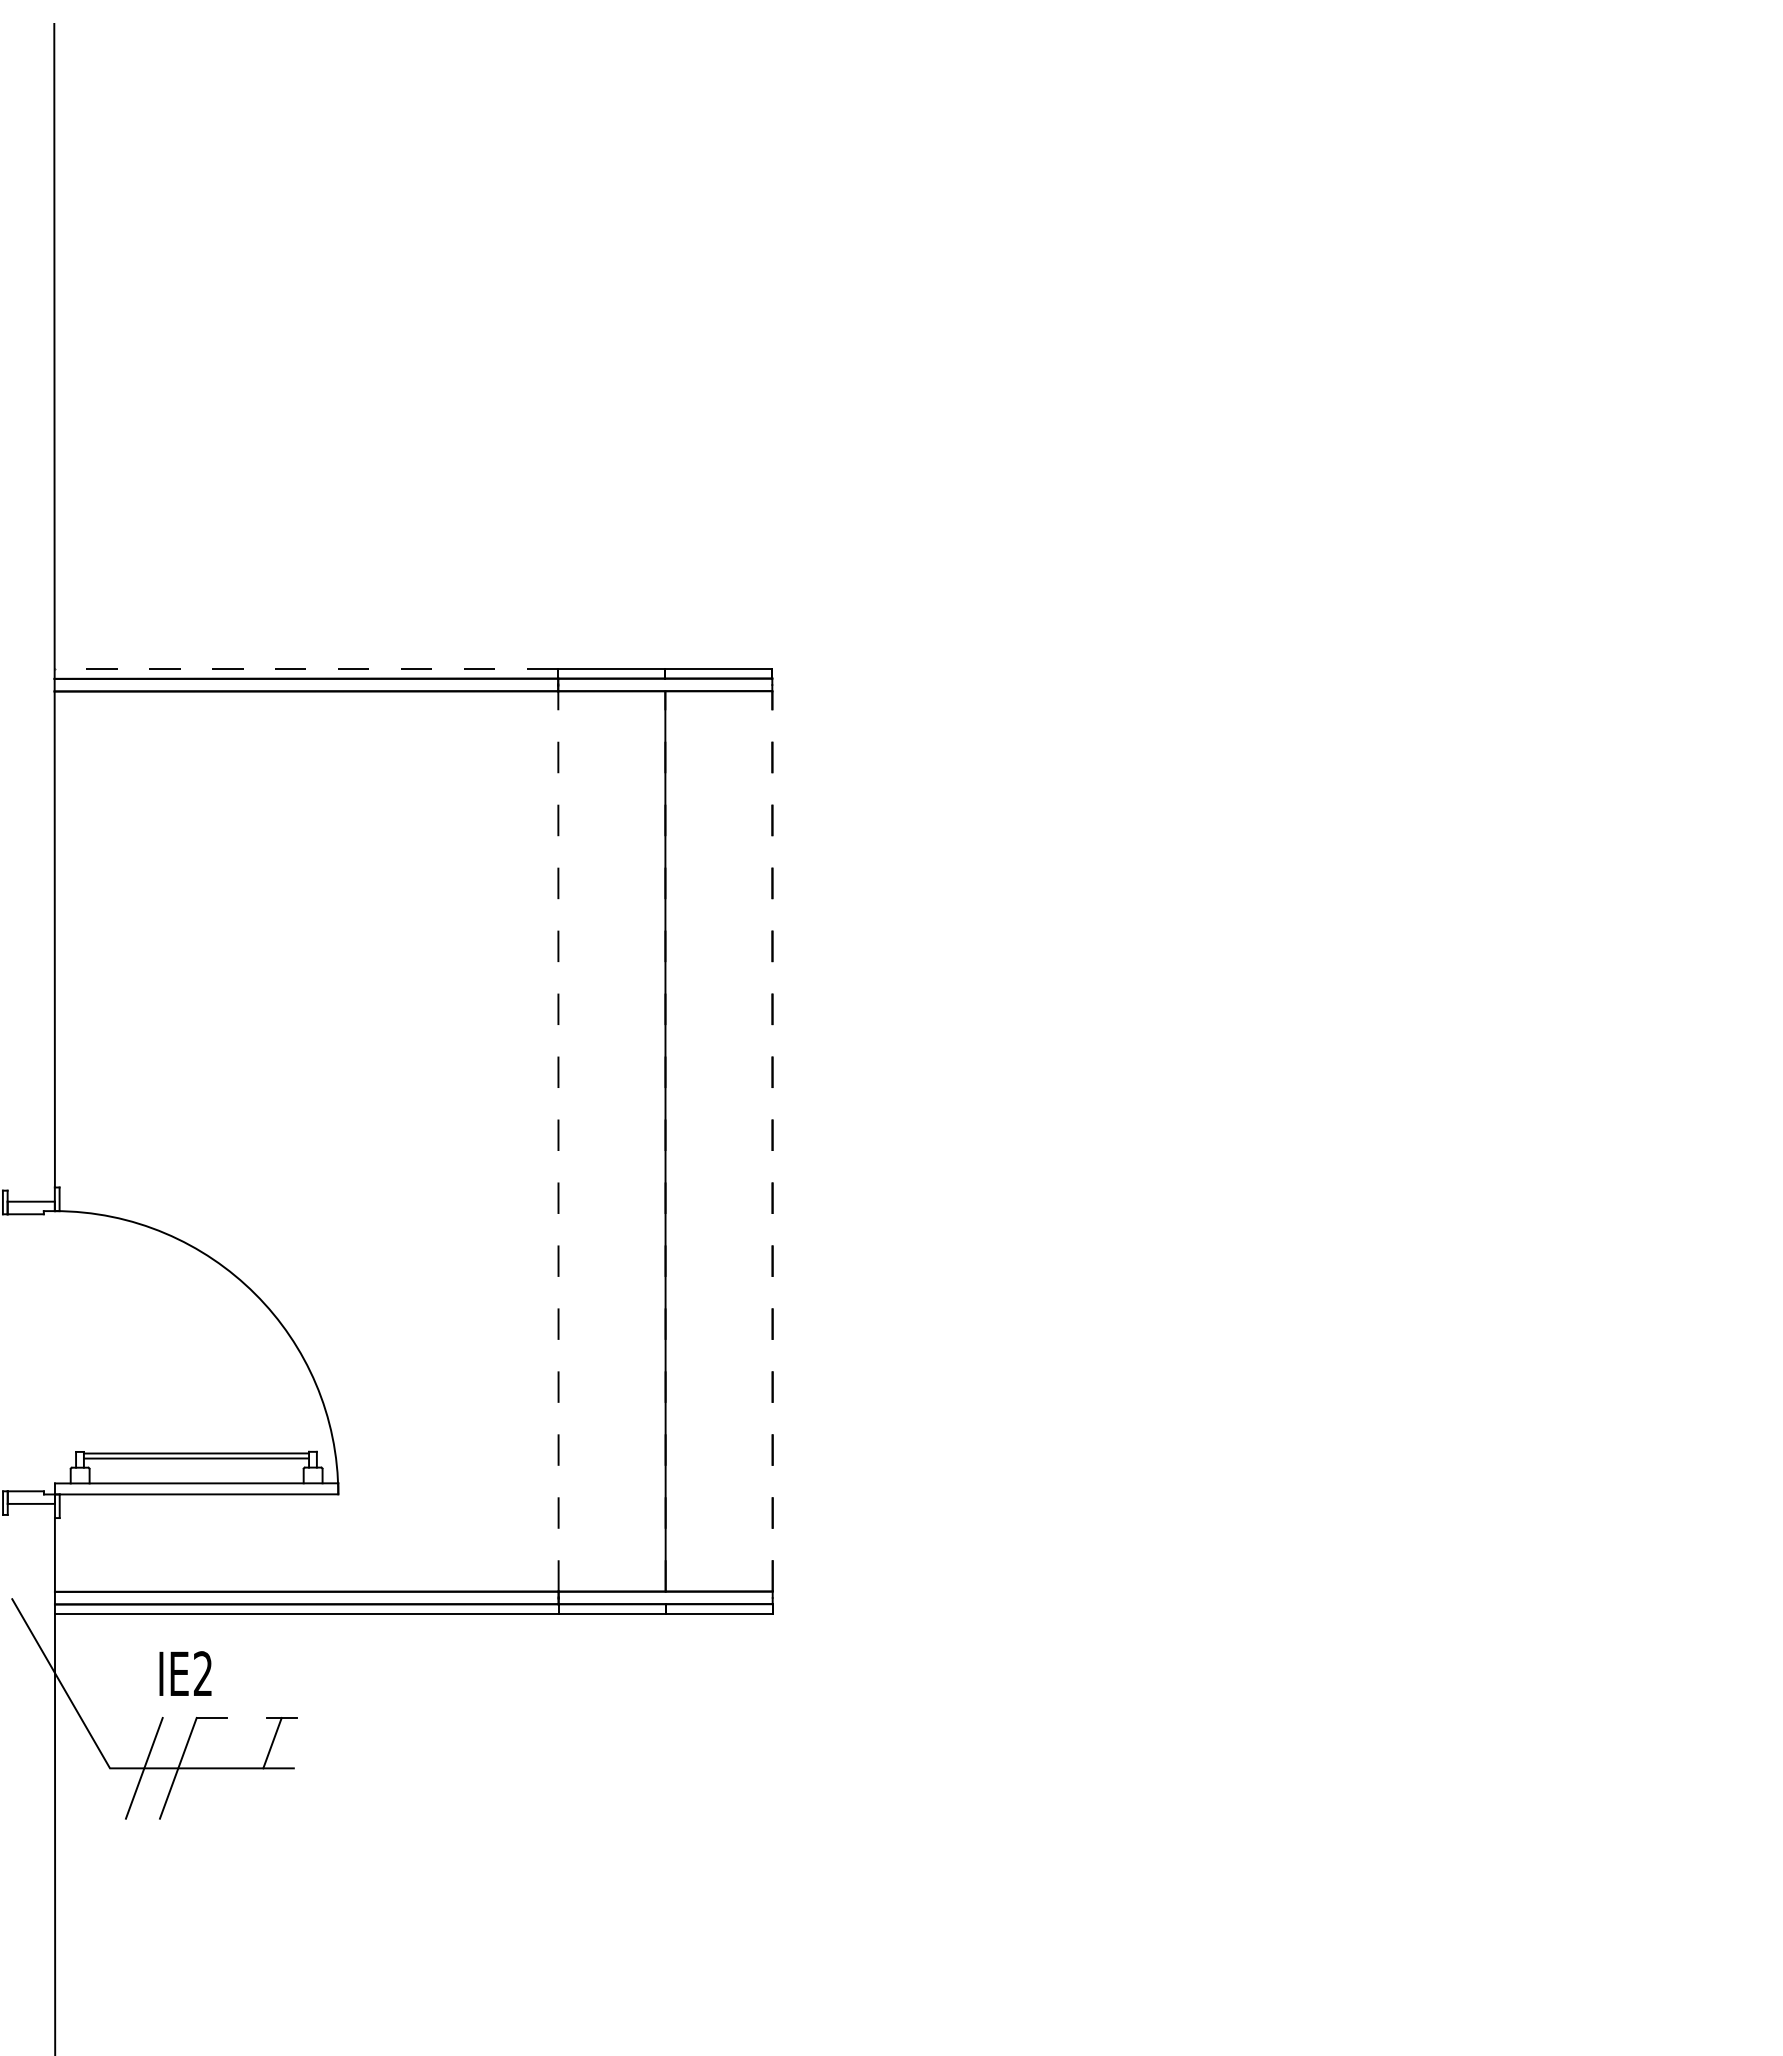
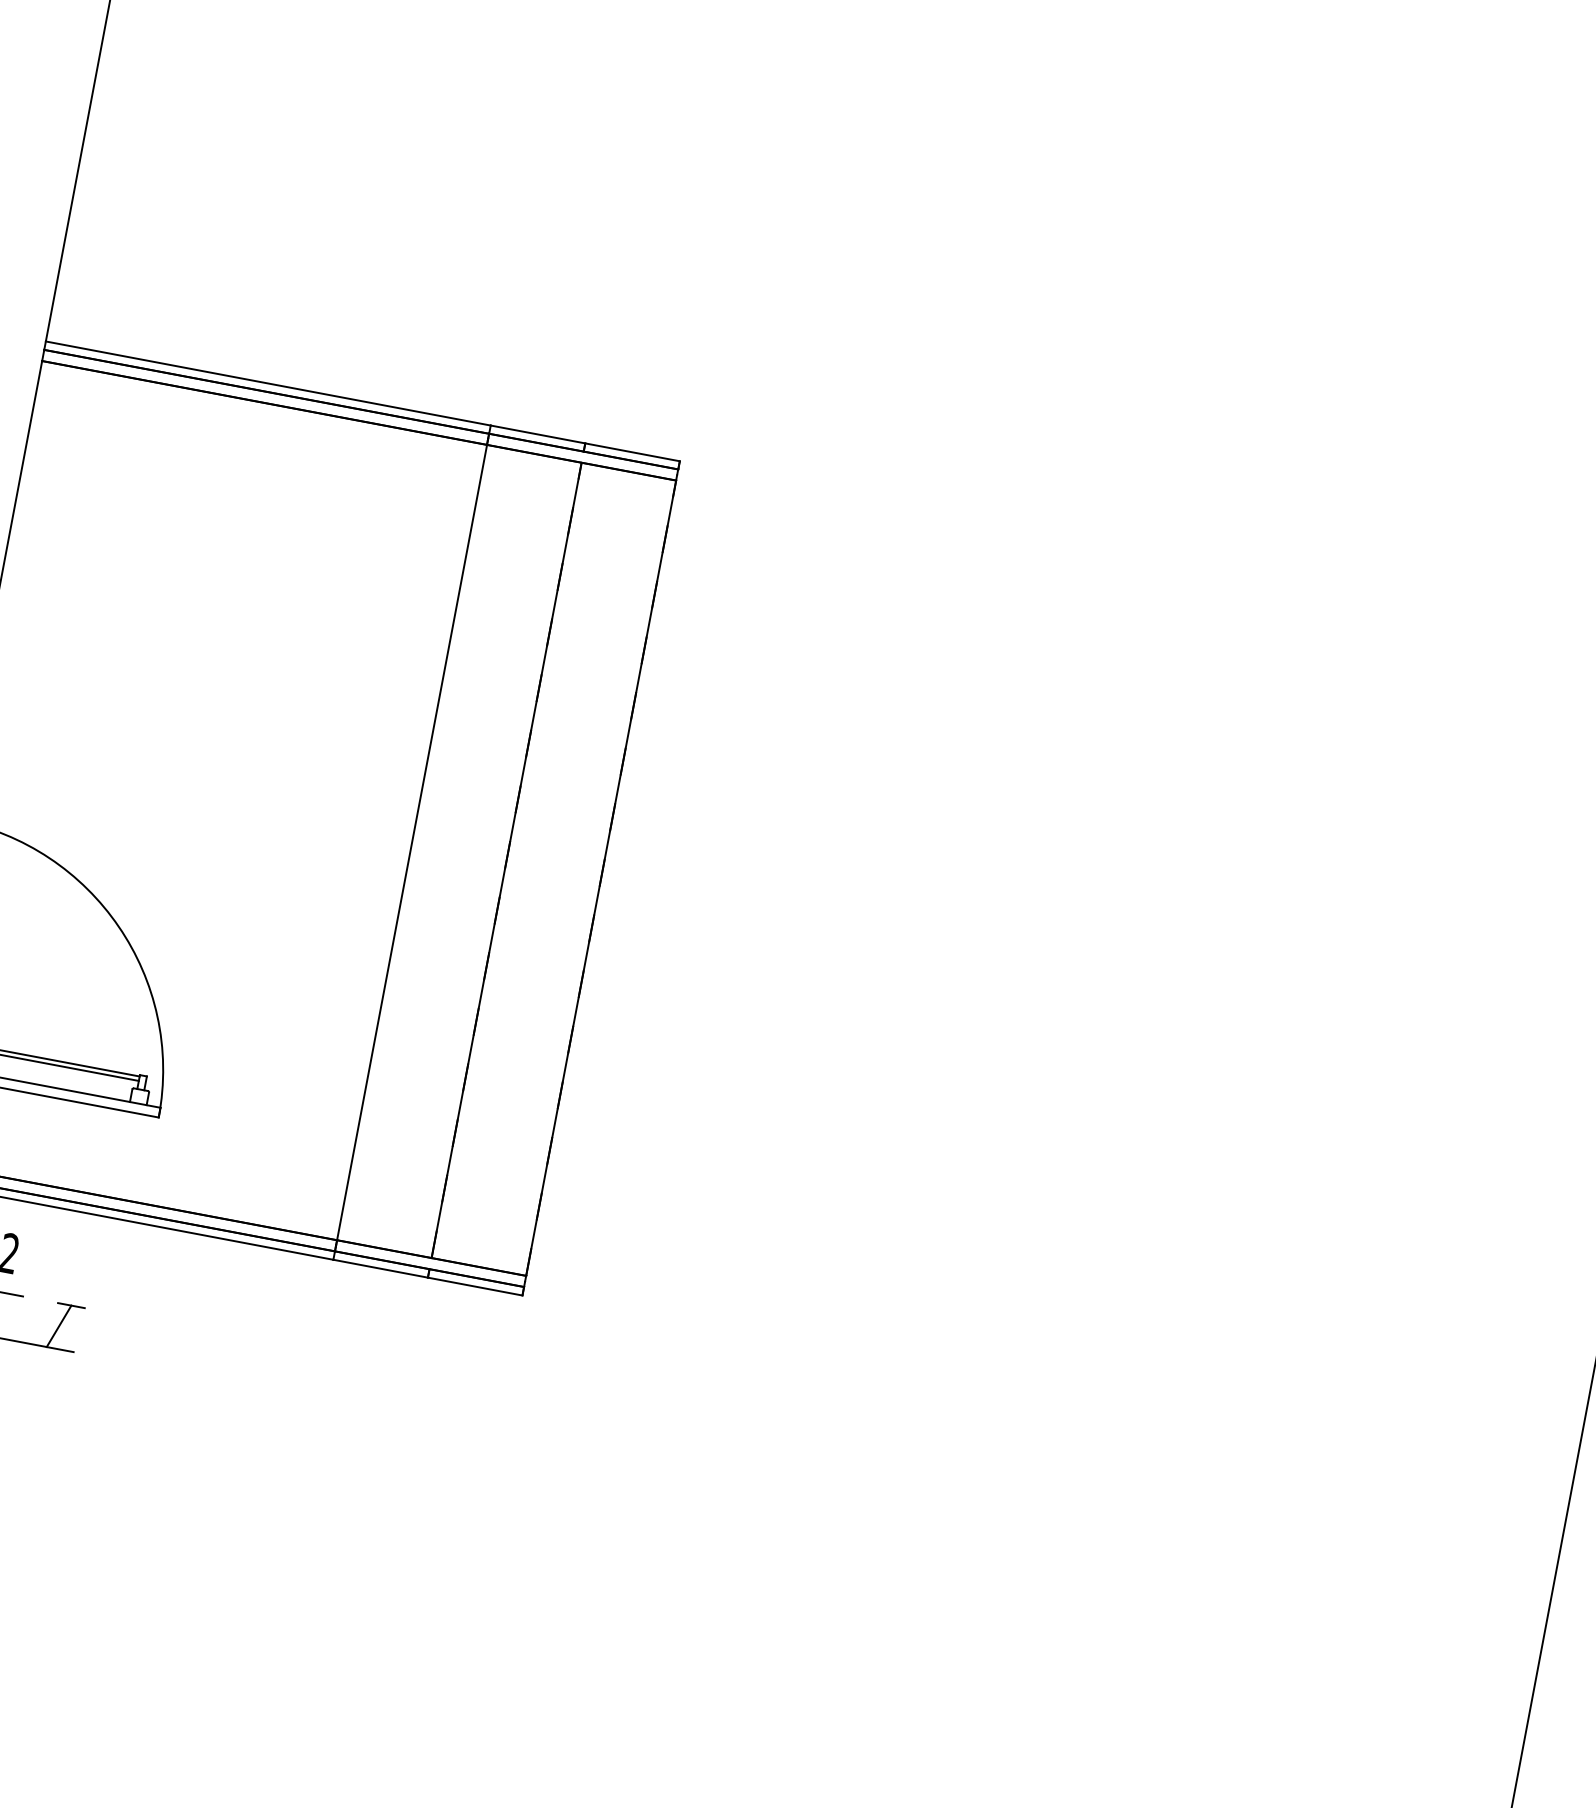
line: (306, 669) -> (268, 383), dashed -> solid
line: (558, 1141) -> (412, 842), dashed -> solid
line: (772, 1141) -> (601, 878), dashed -> solid

